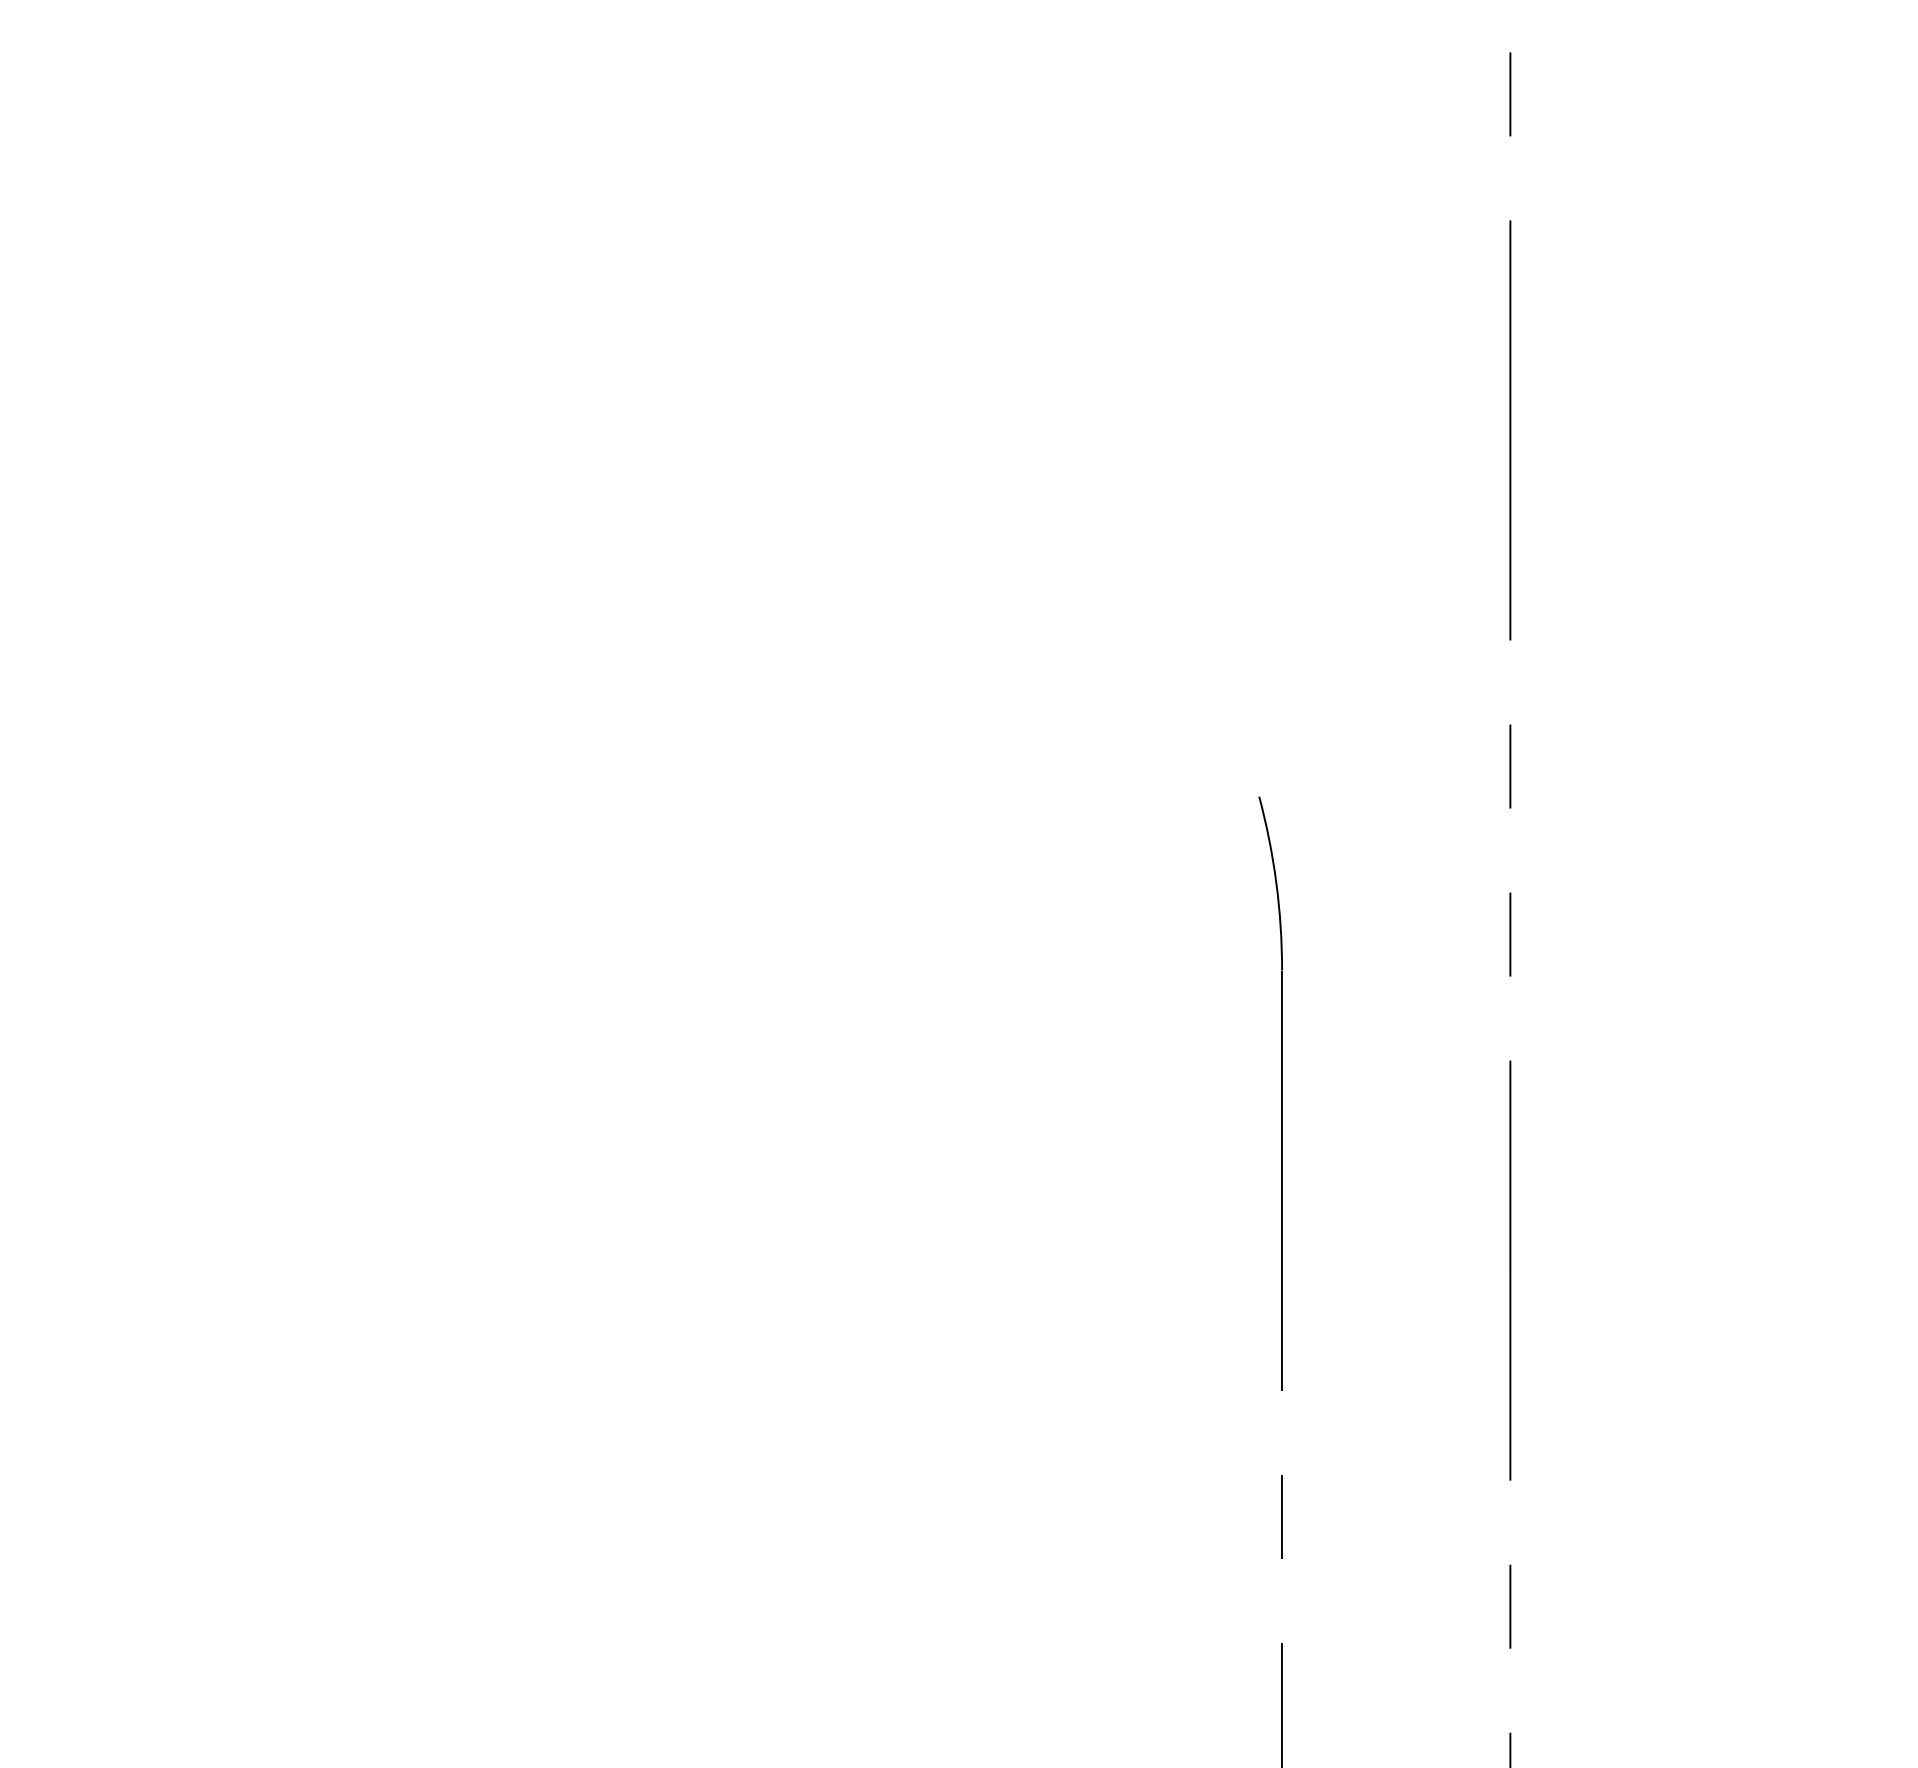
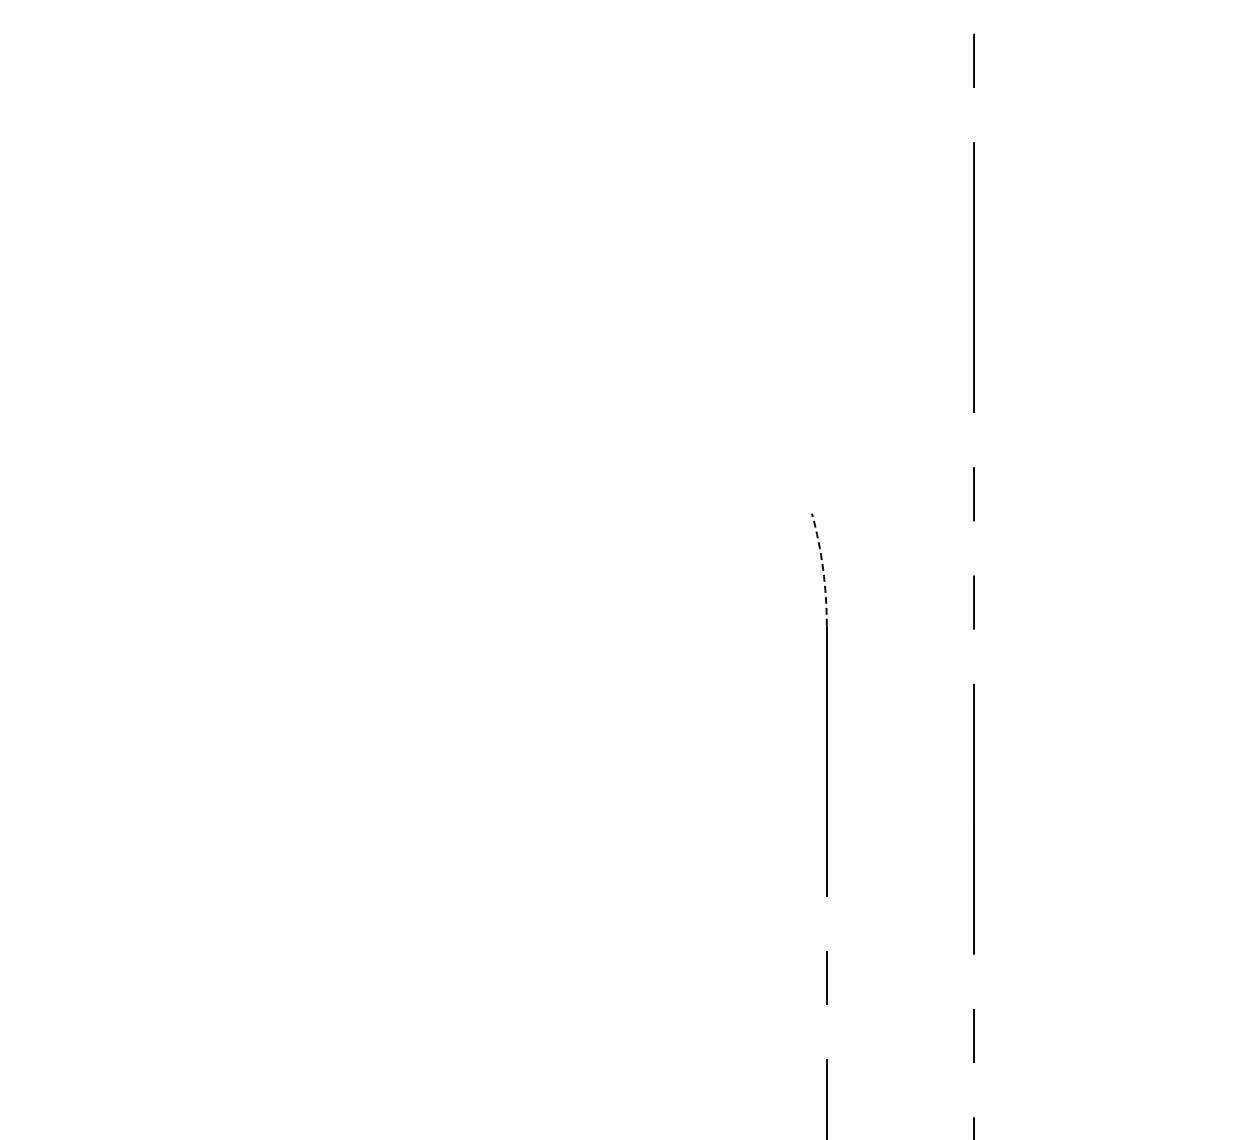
arc: (1276, 883) -> (823, 569), solid -> dashed

